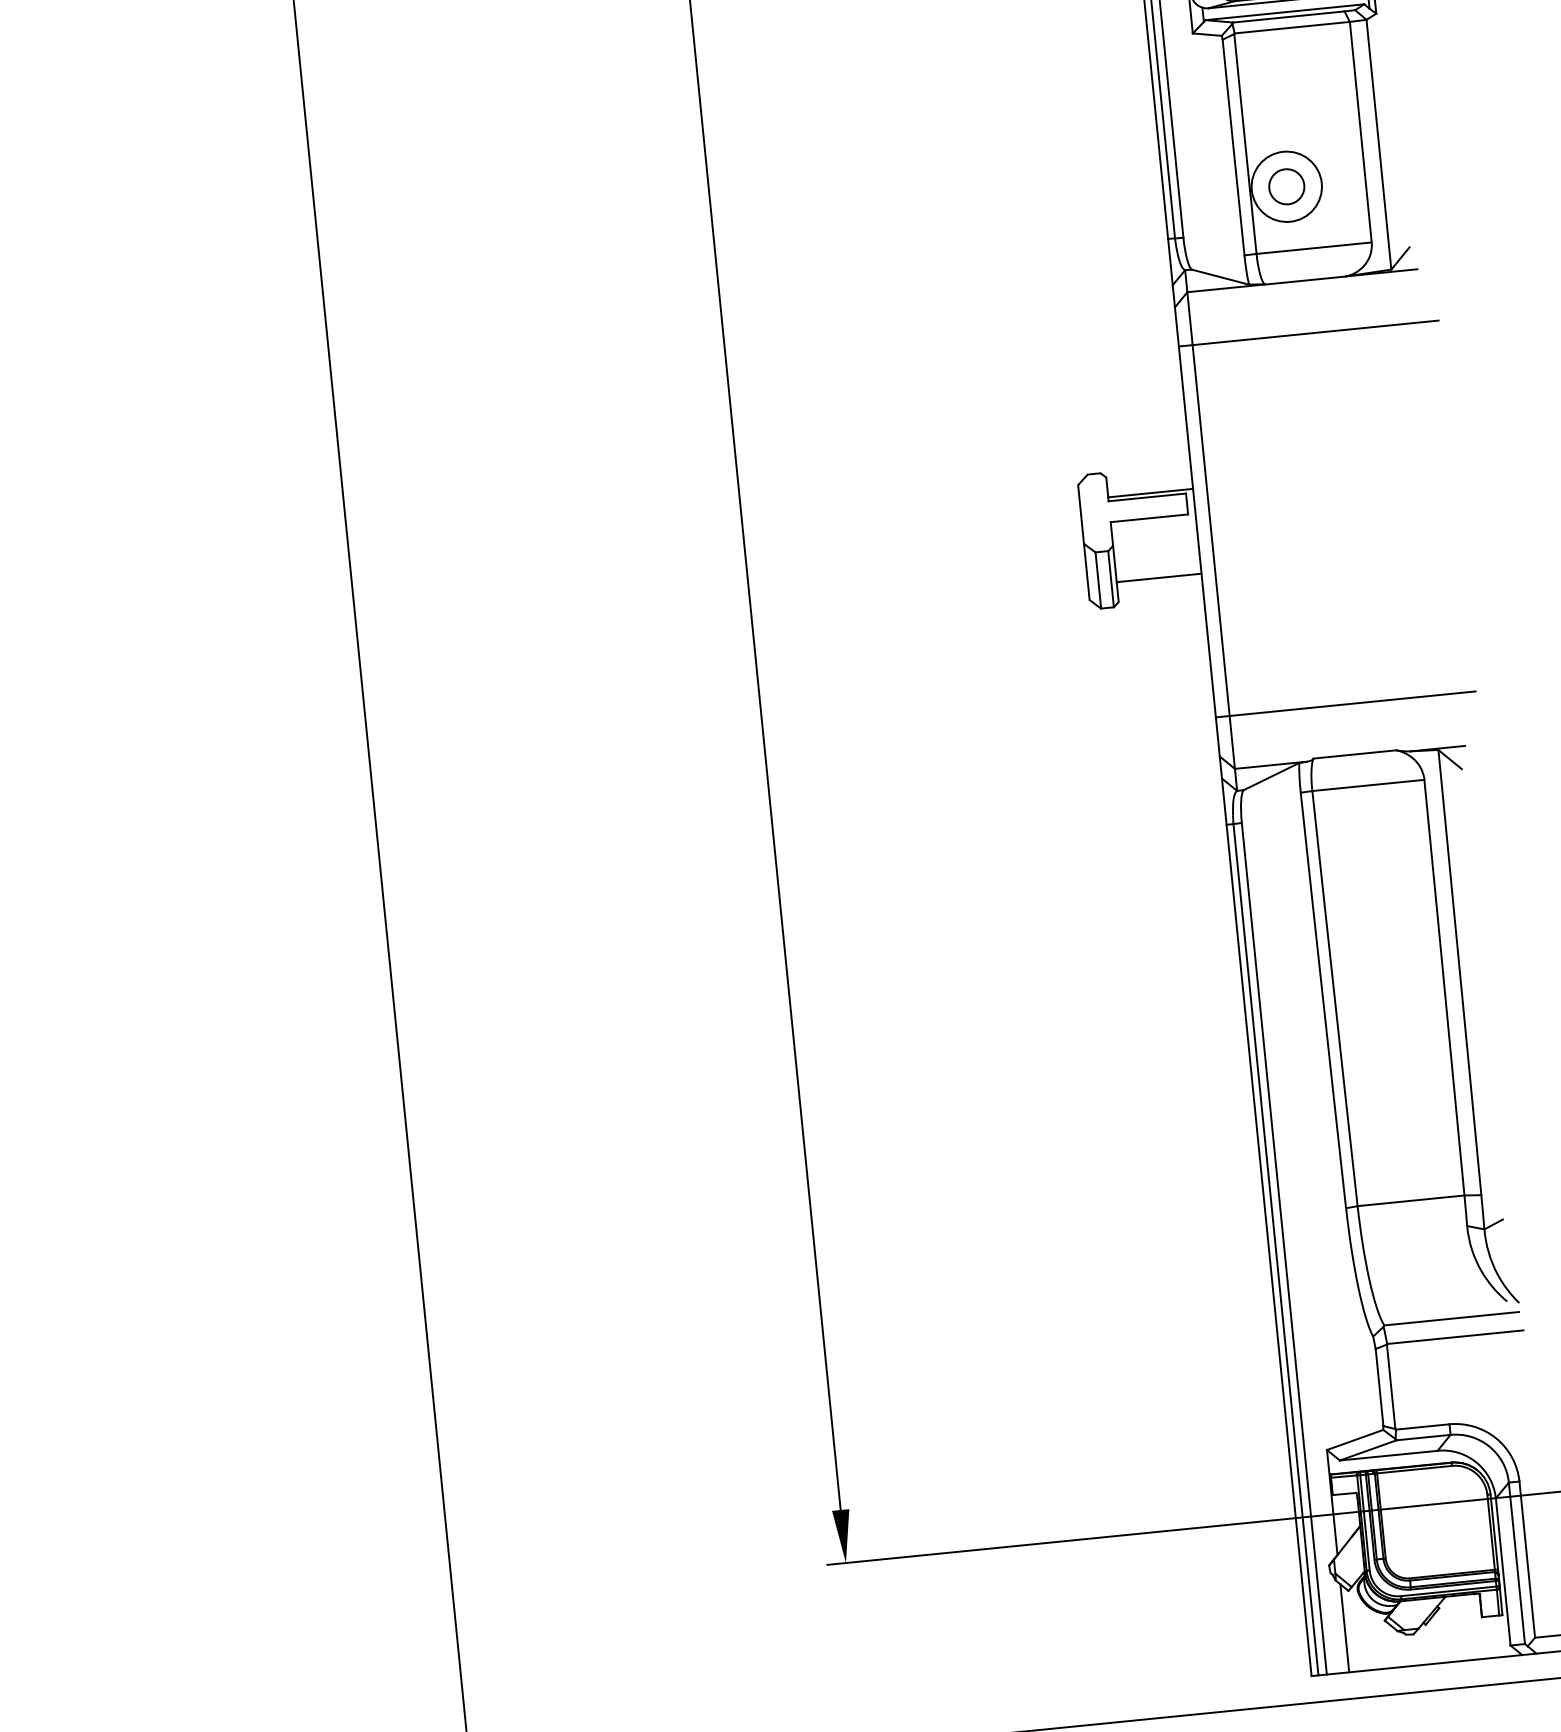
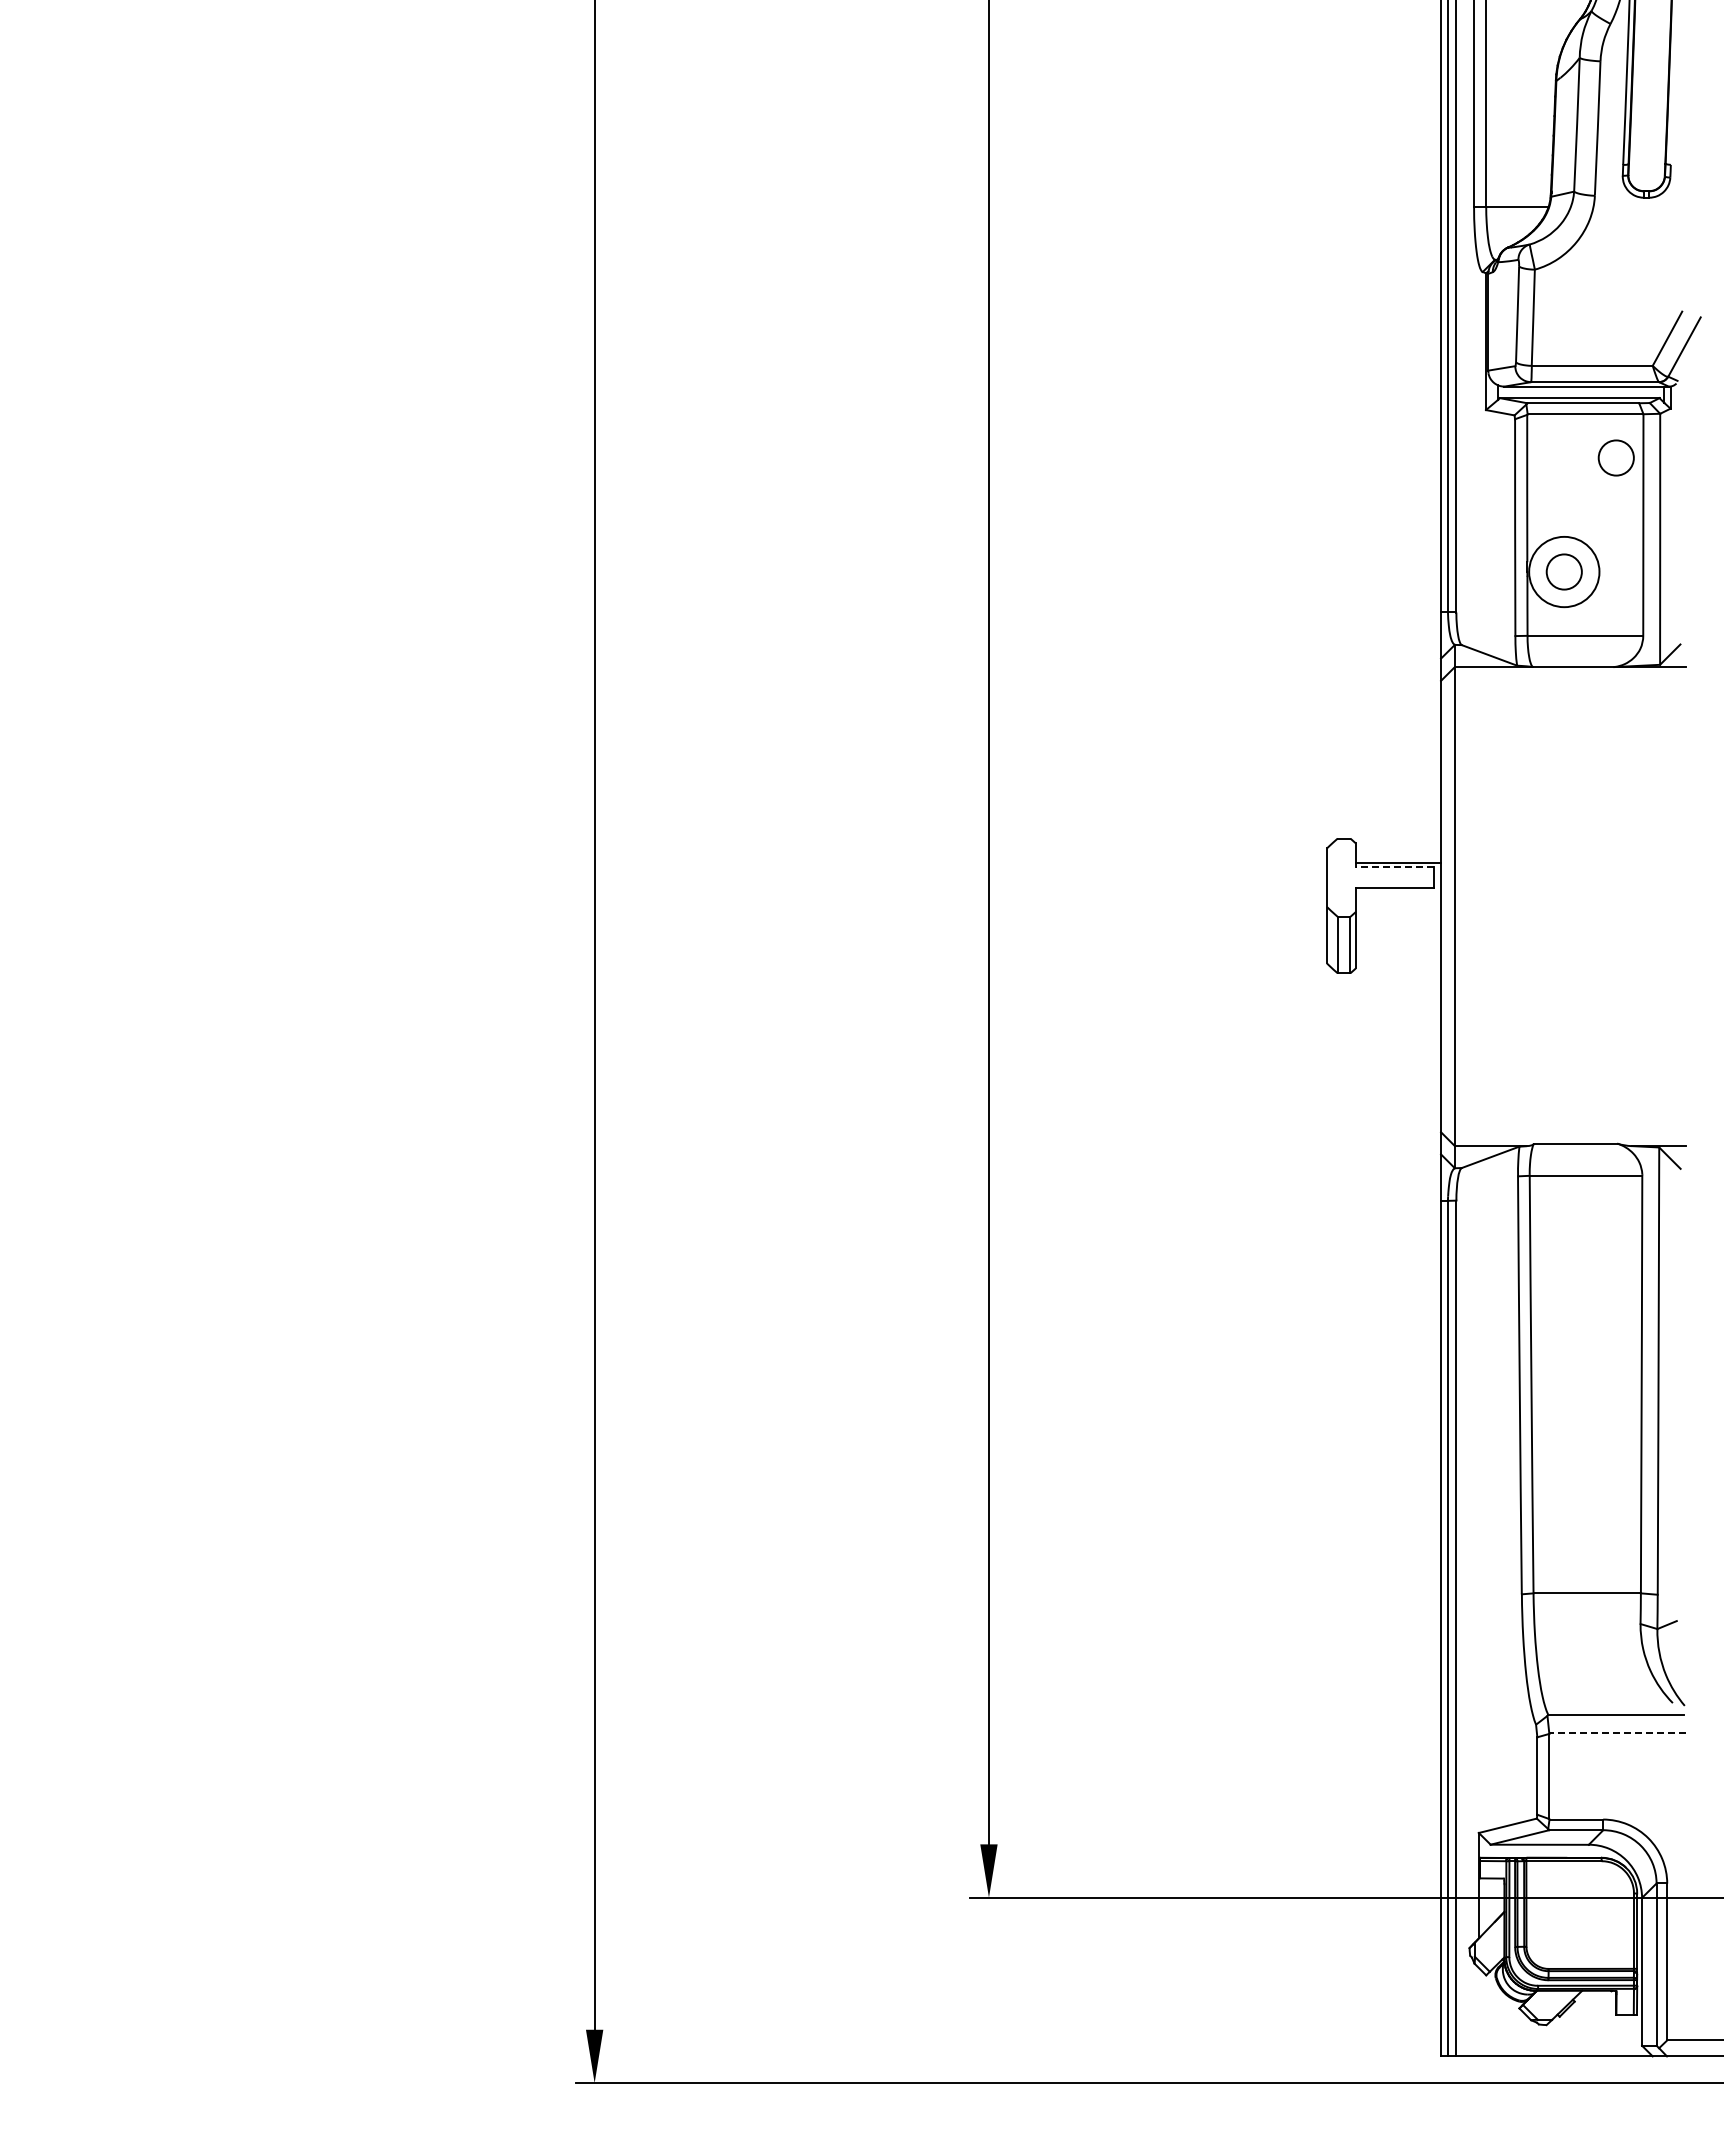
circle: (1326, 67) -> (1615, 457), added
line: (1308, 333) -> (1571, 720), removed
line: (1147, 497) -> (1394, 867), solid -> dashed
line: (1159, 577) -> (1398, 948), removed
line: (1345, 703) -> (1571, 1092), removed
line: (1455, 1337) -> (1617, 1733), solid -> dashed
line: (1344, 1627) -> (1478, 2011), removed

